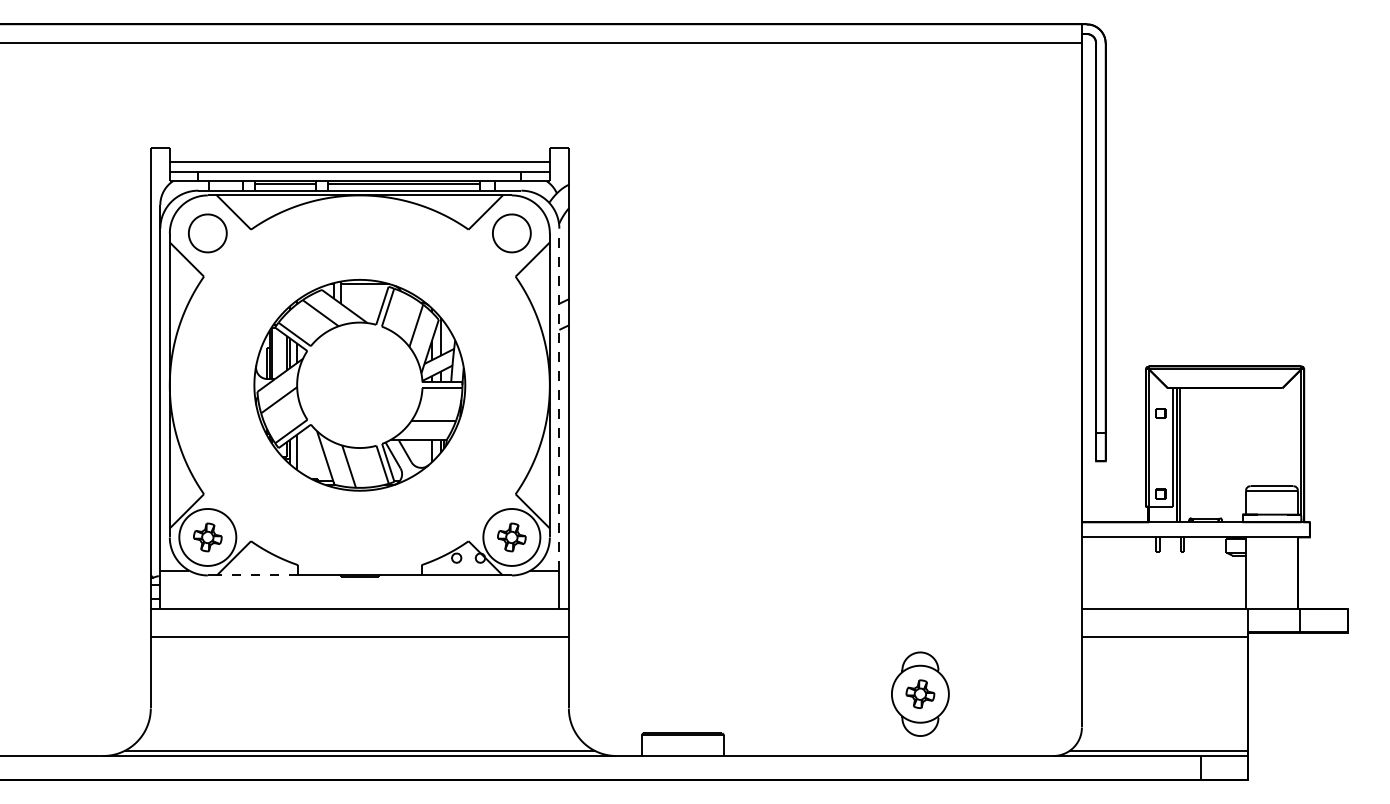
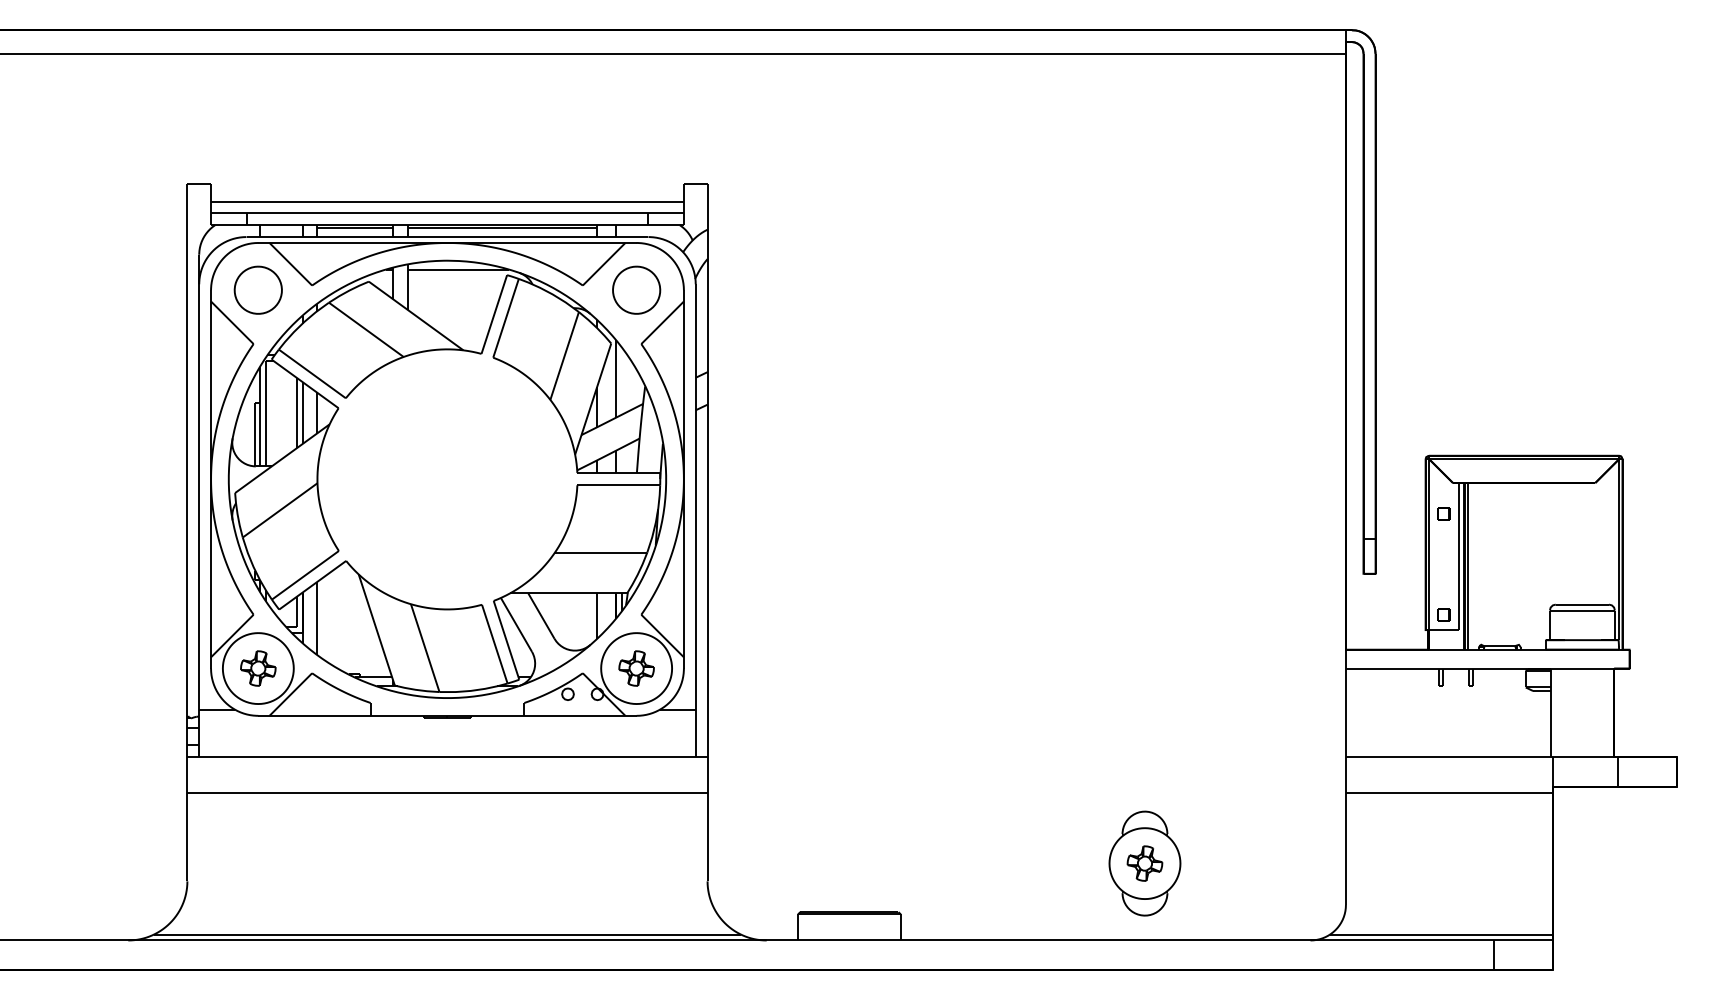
part: (359, 384) -> (447, 478), size x1.67
line: (559, 399) -> (695, 497), dashed -> solid
line: (257, 575) -> (320, 715), dashed -> solid

